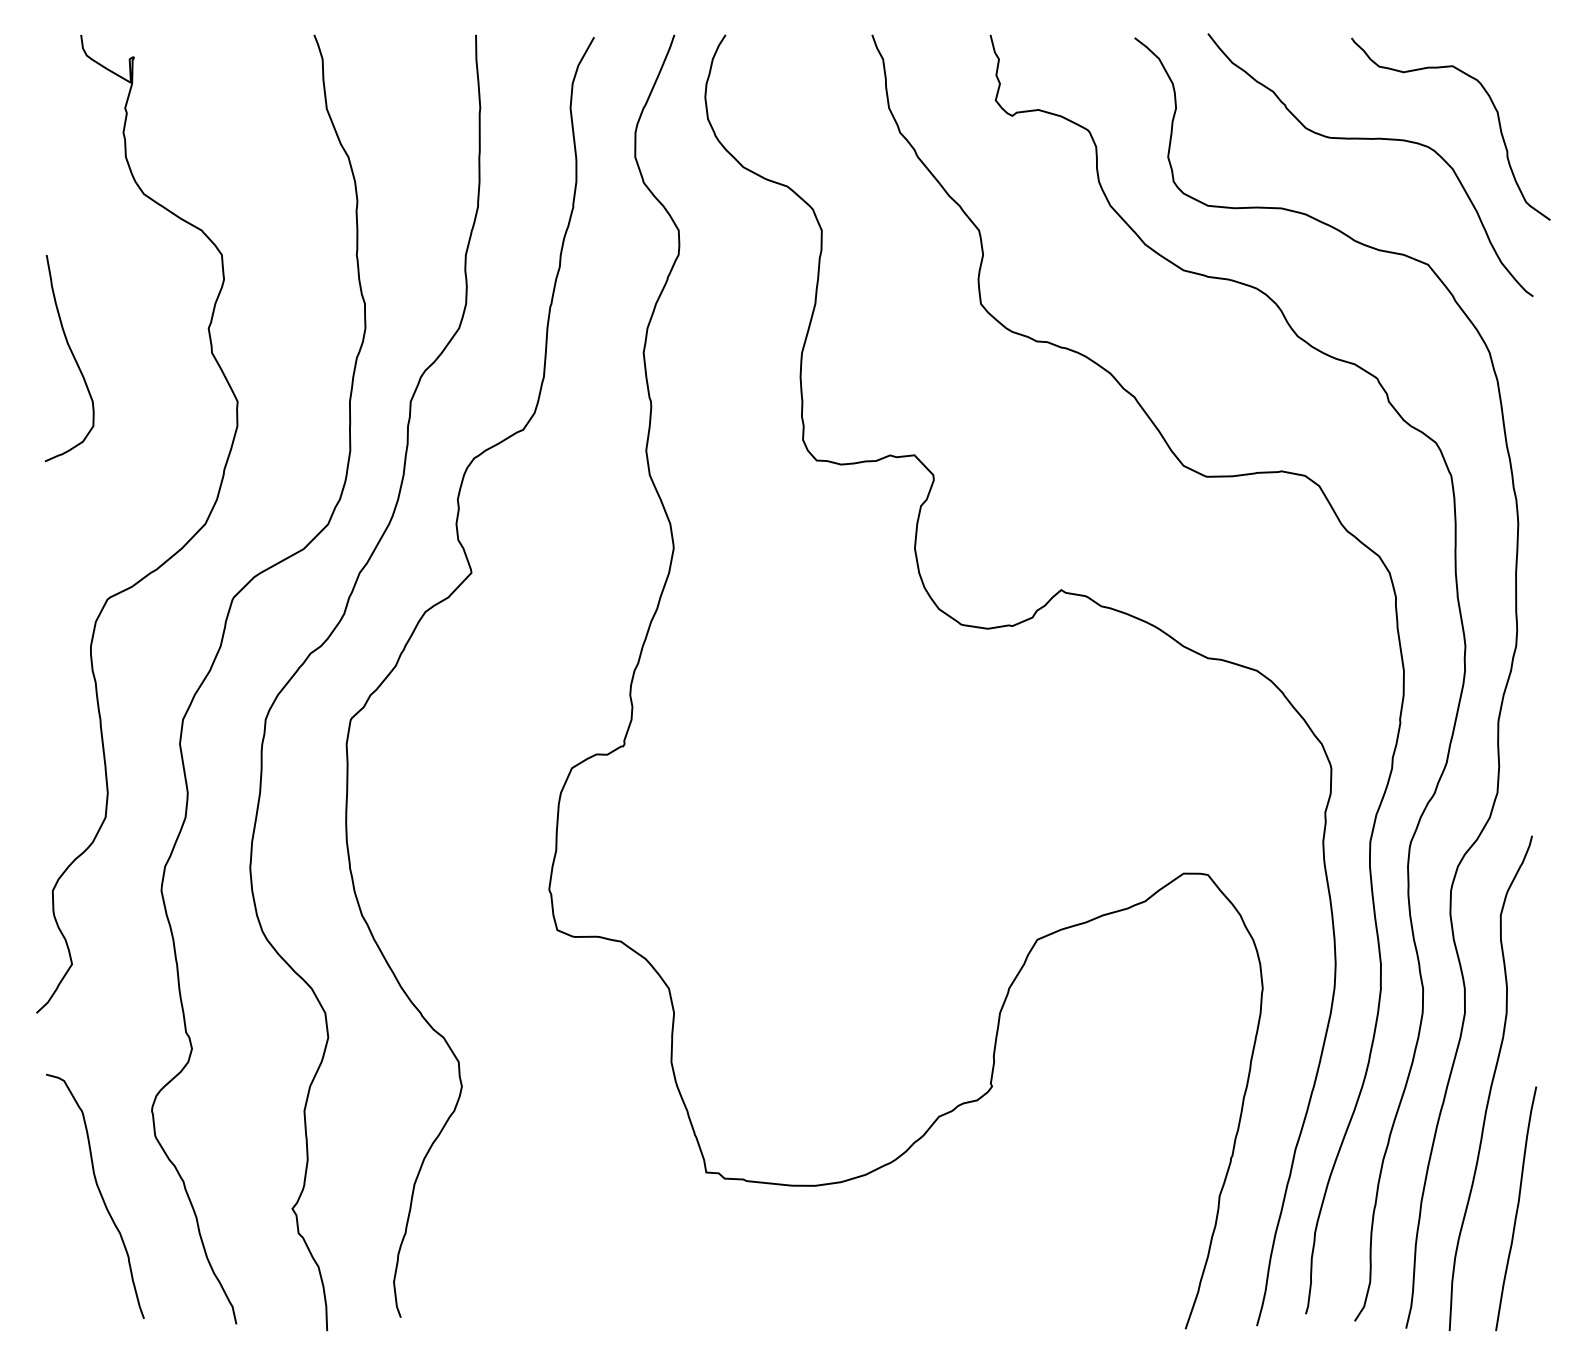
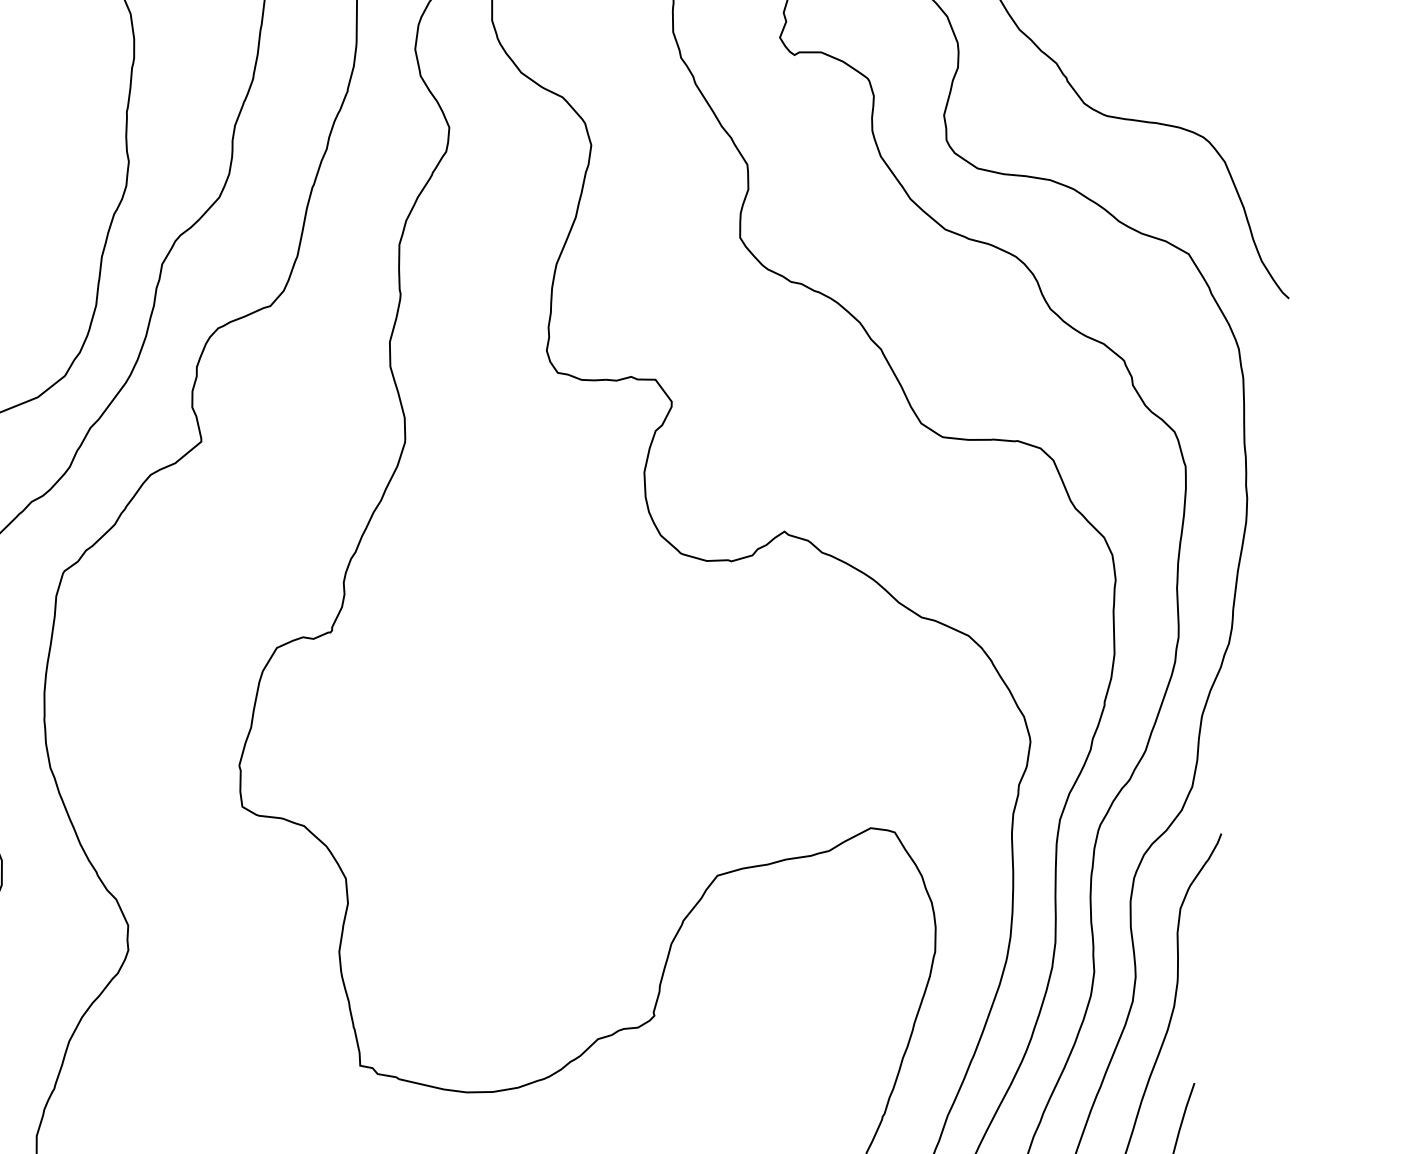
curve: (1497, 118) -> (1275, 117), removed

